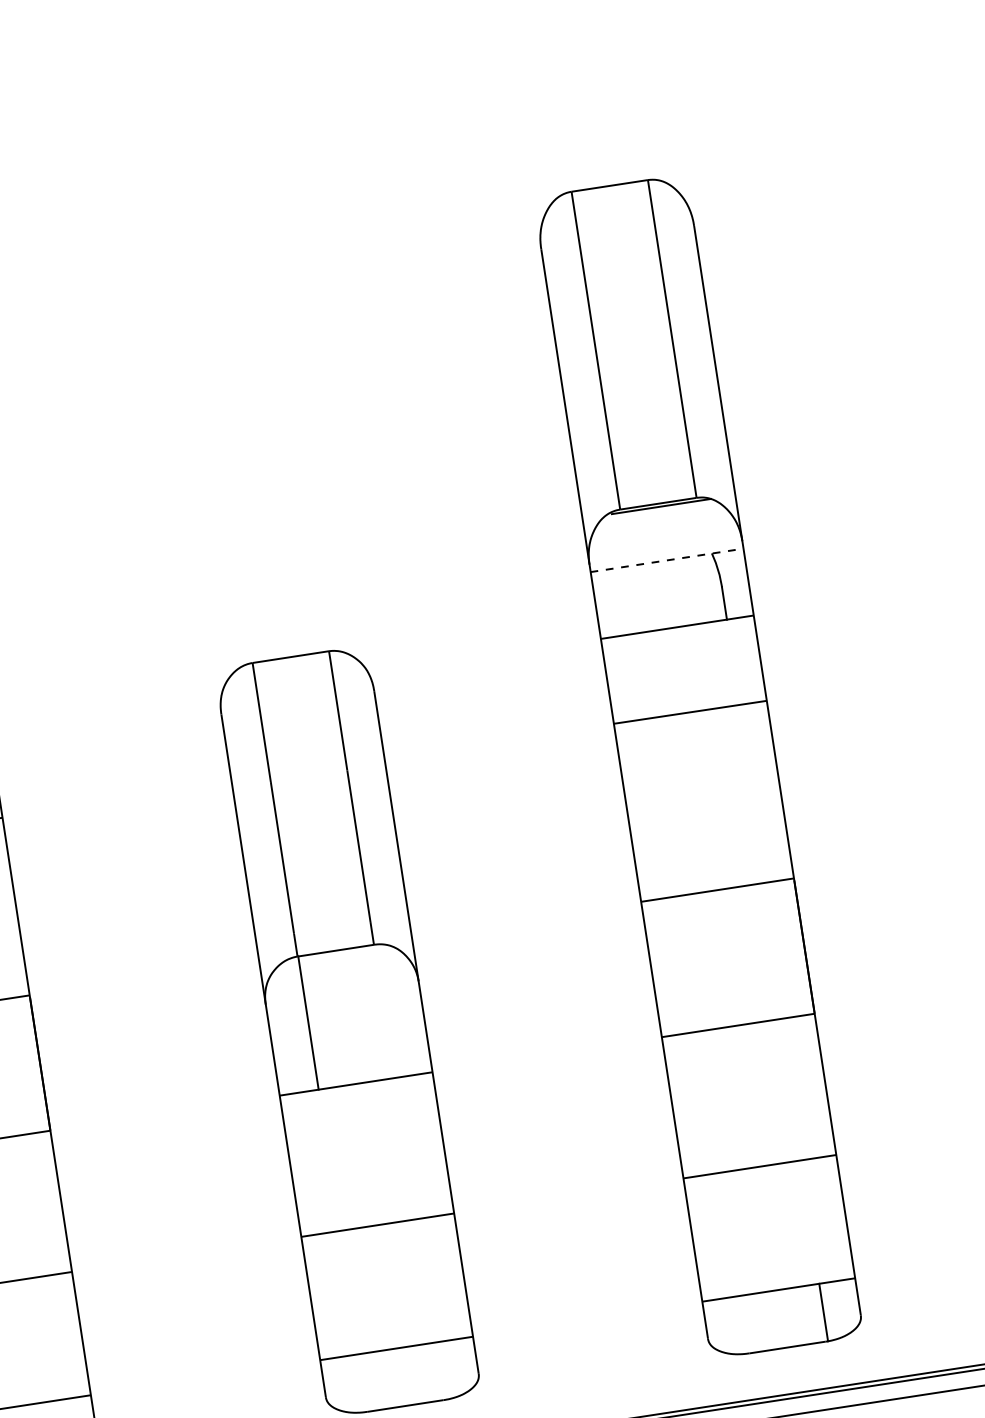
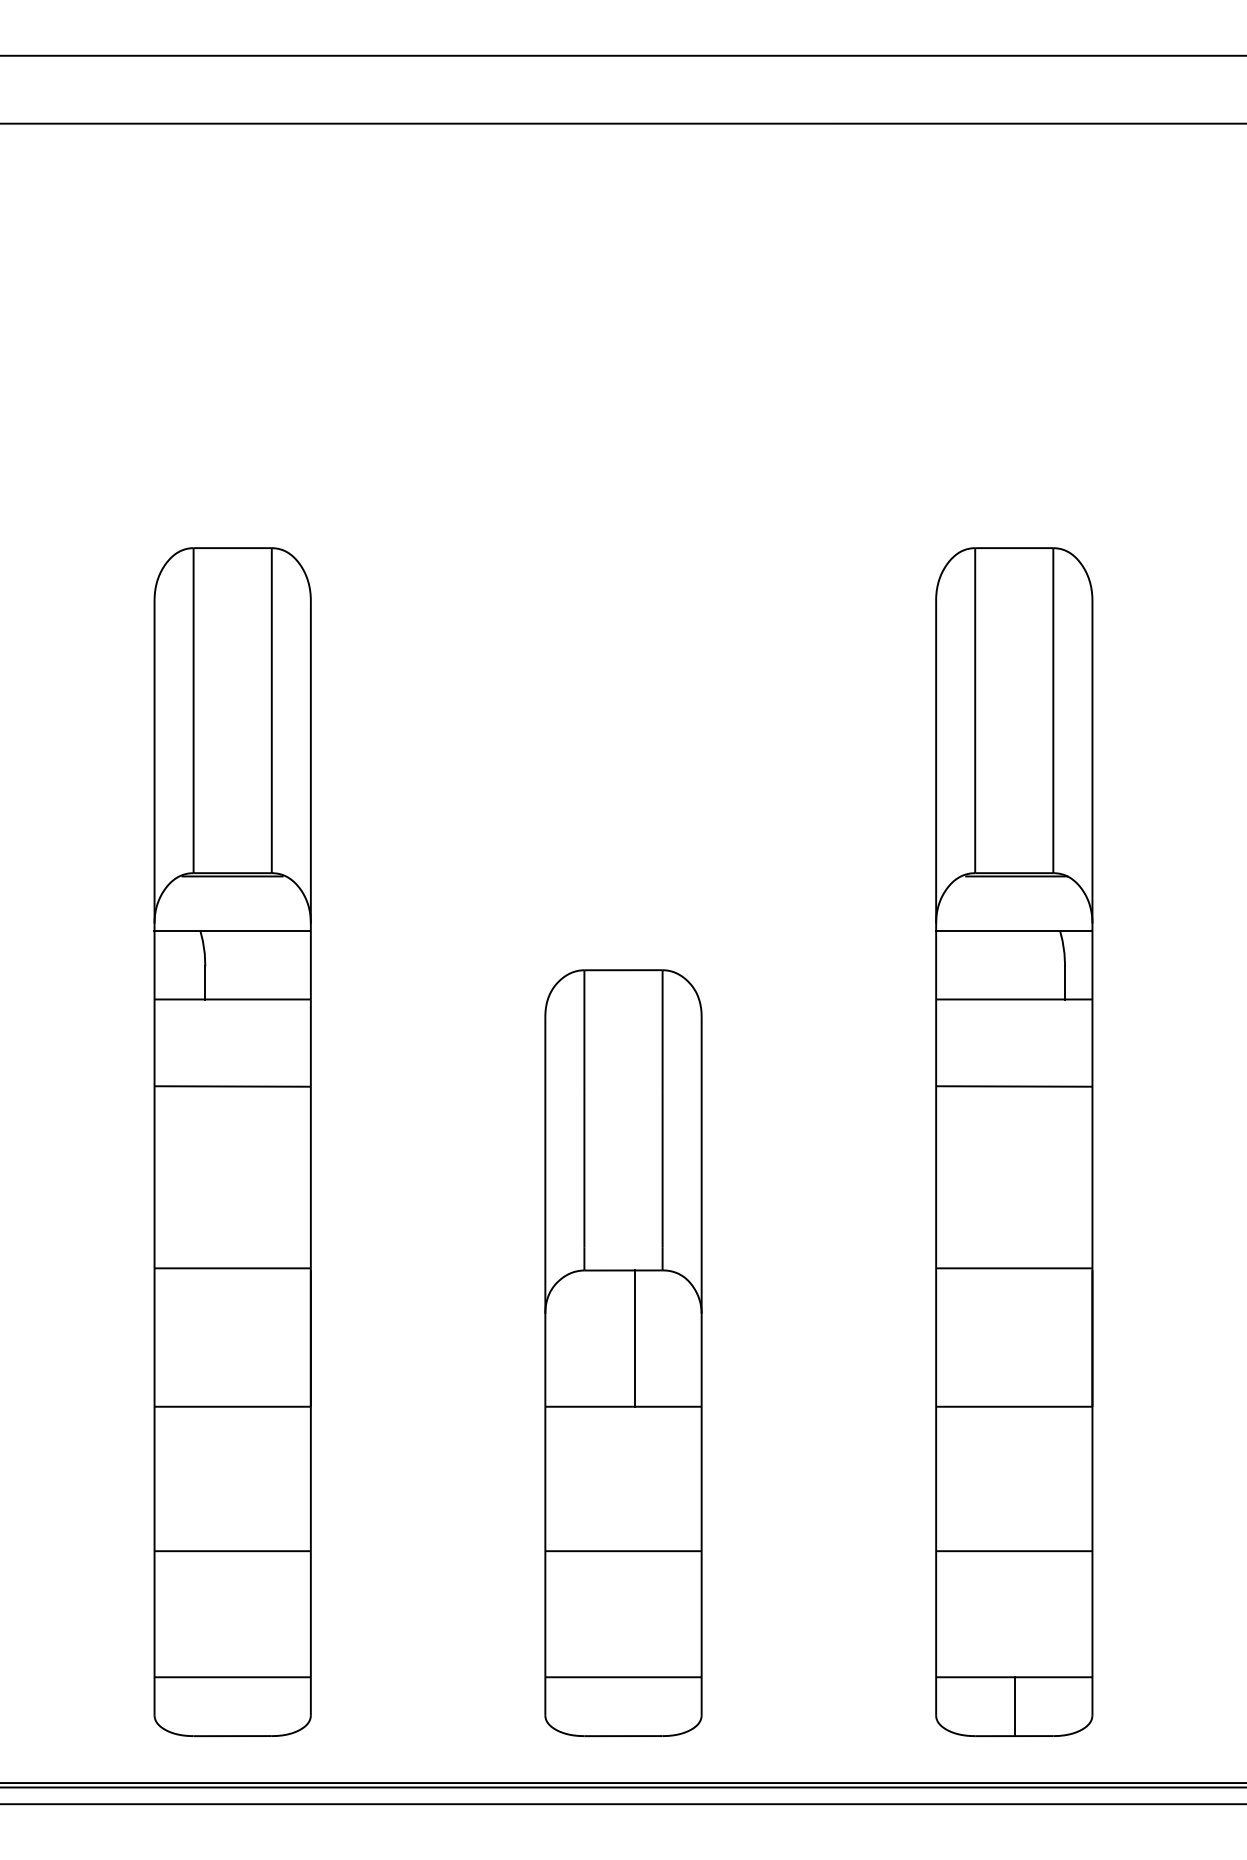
line: (667, 560) -> (1014, 931), dashed -> solid
line: (308, 1022) -> (635, 1338), moved
line: (823, 1312) -> (1014, 1706), moved

